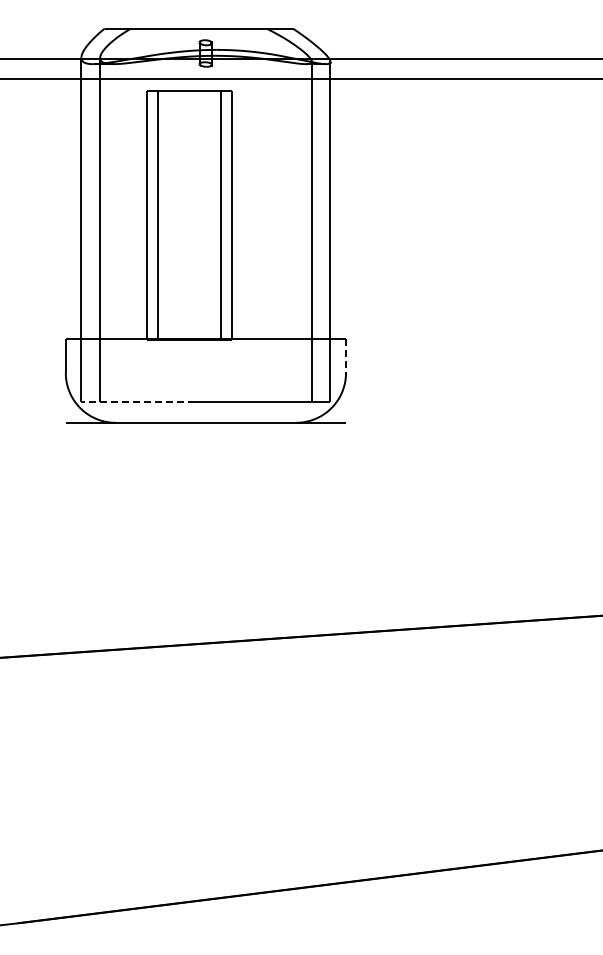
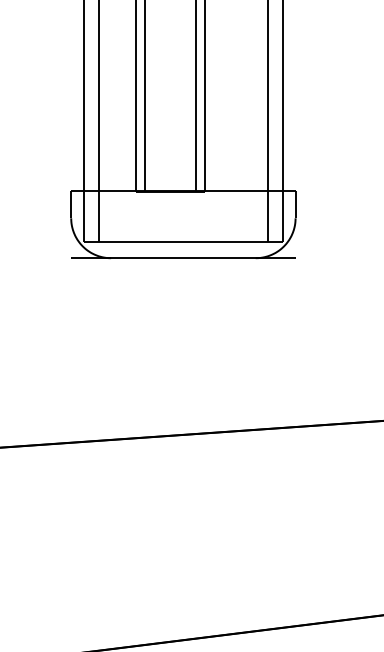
line: (346, 356) -> (295, 205), dashed -> solid
line: (138, 402) -> (129, 241), dashed -> solid

